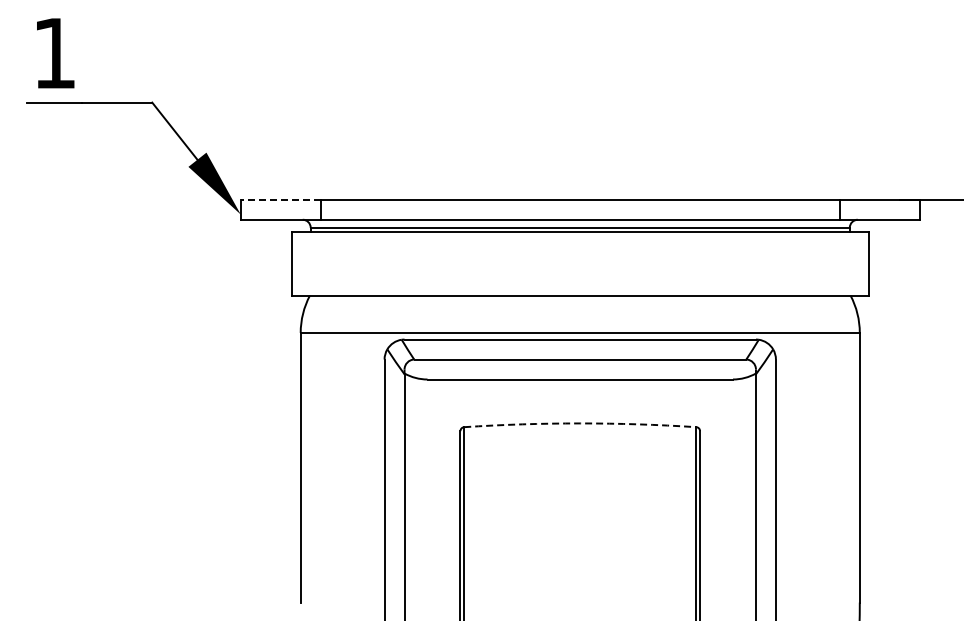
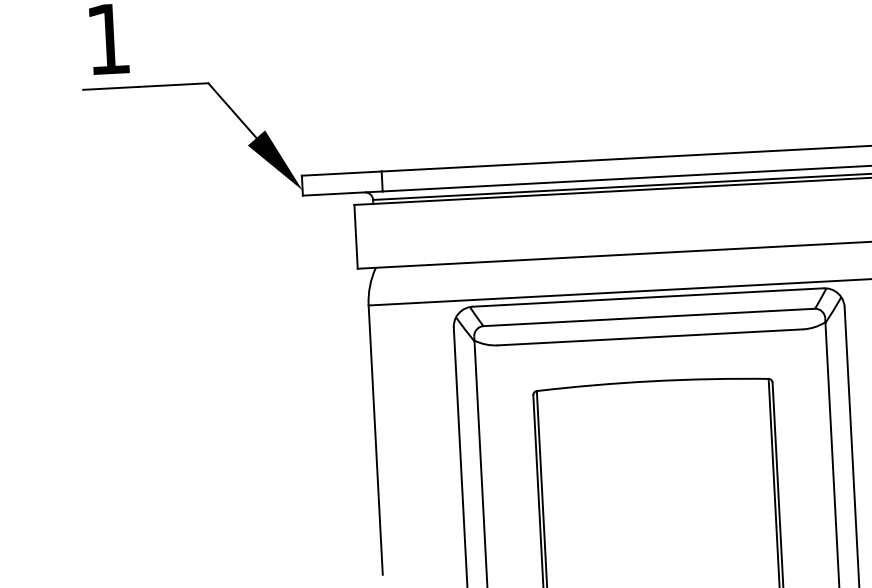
line: (280, 199) -> (341, 173), dashed -> solid
arc: (580, 423) -> (652, 381), dashed -> solid

